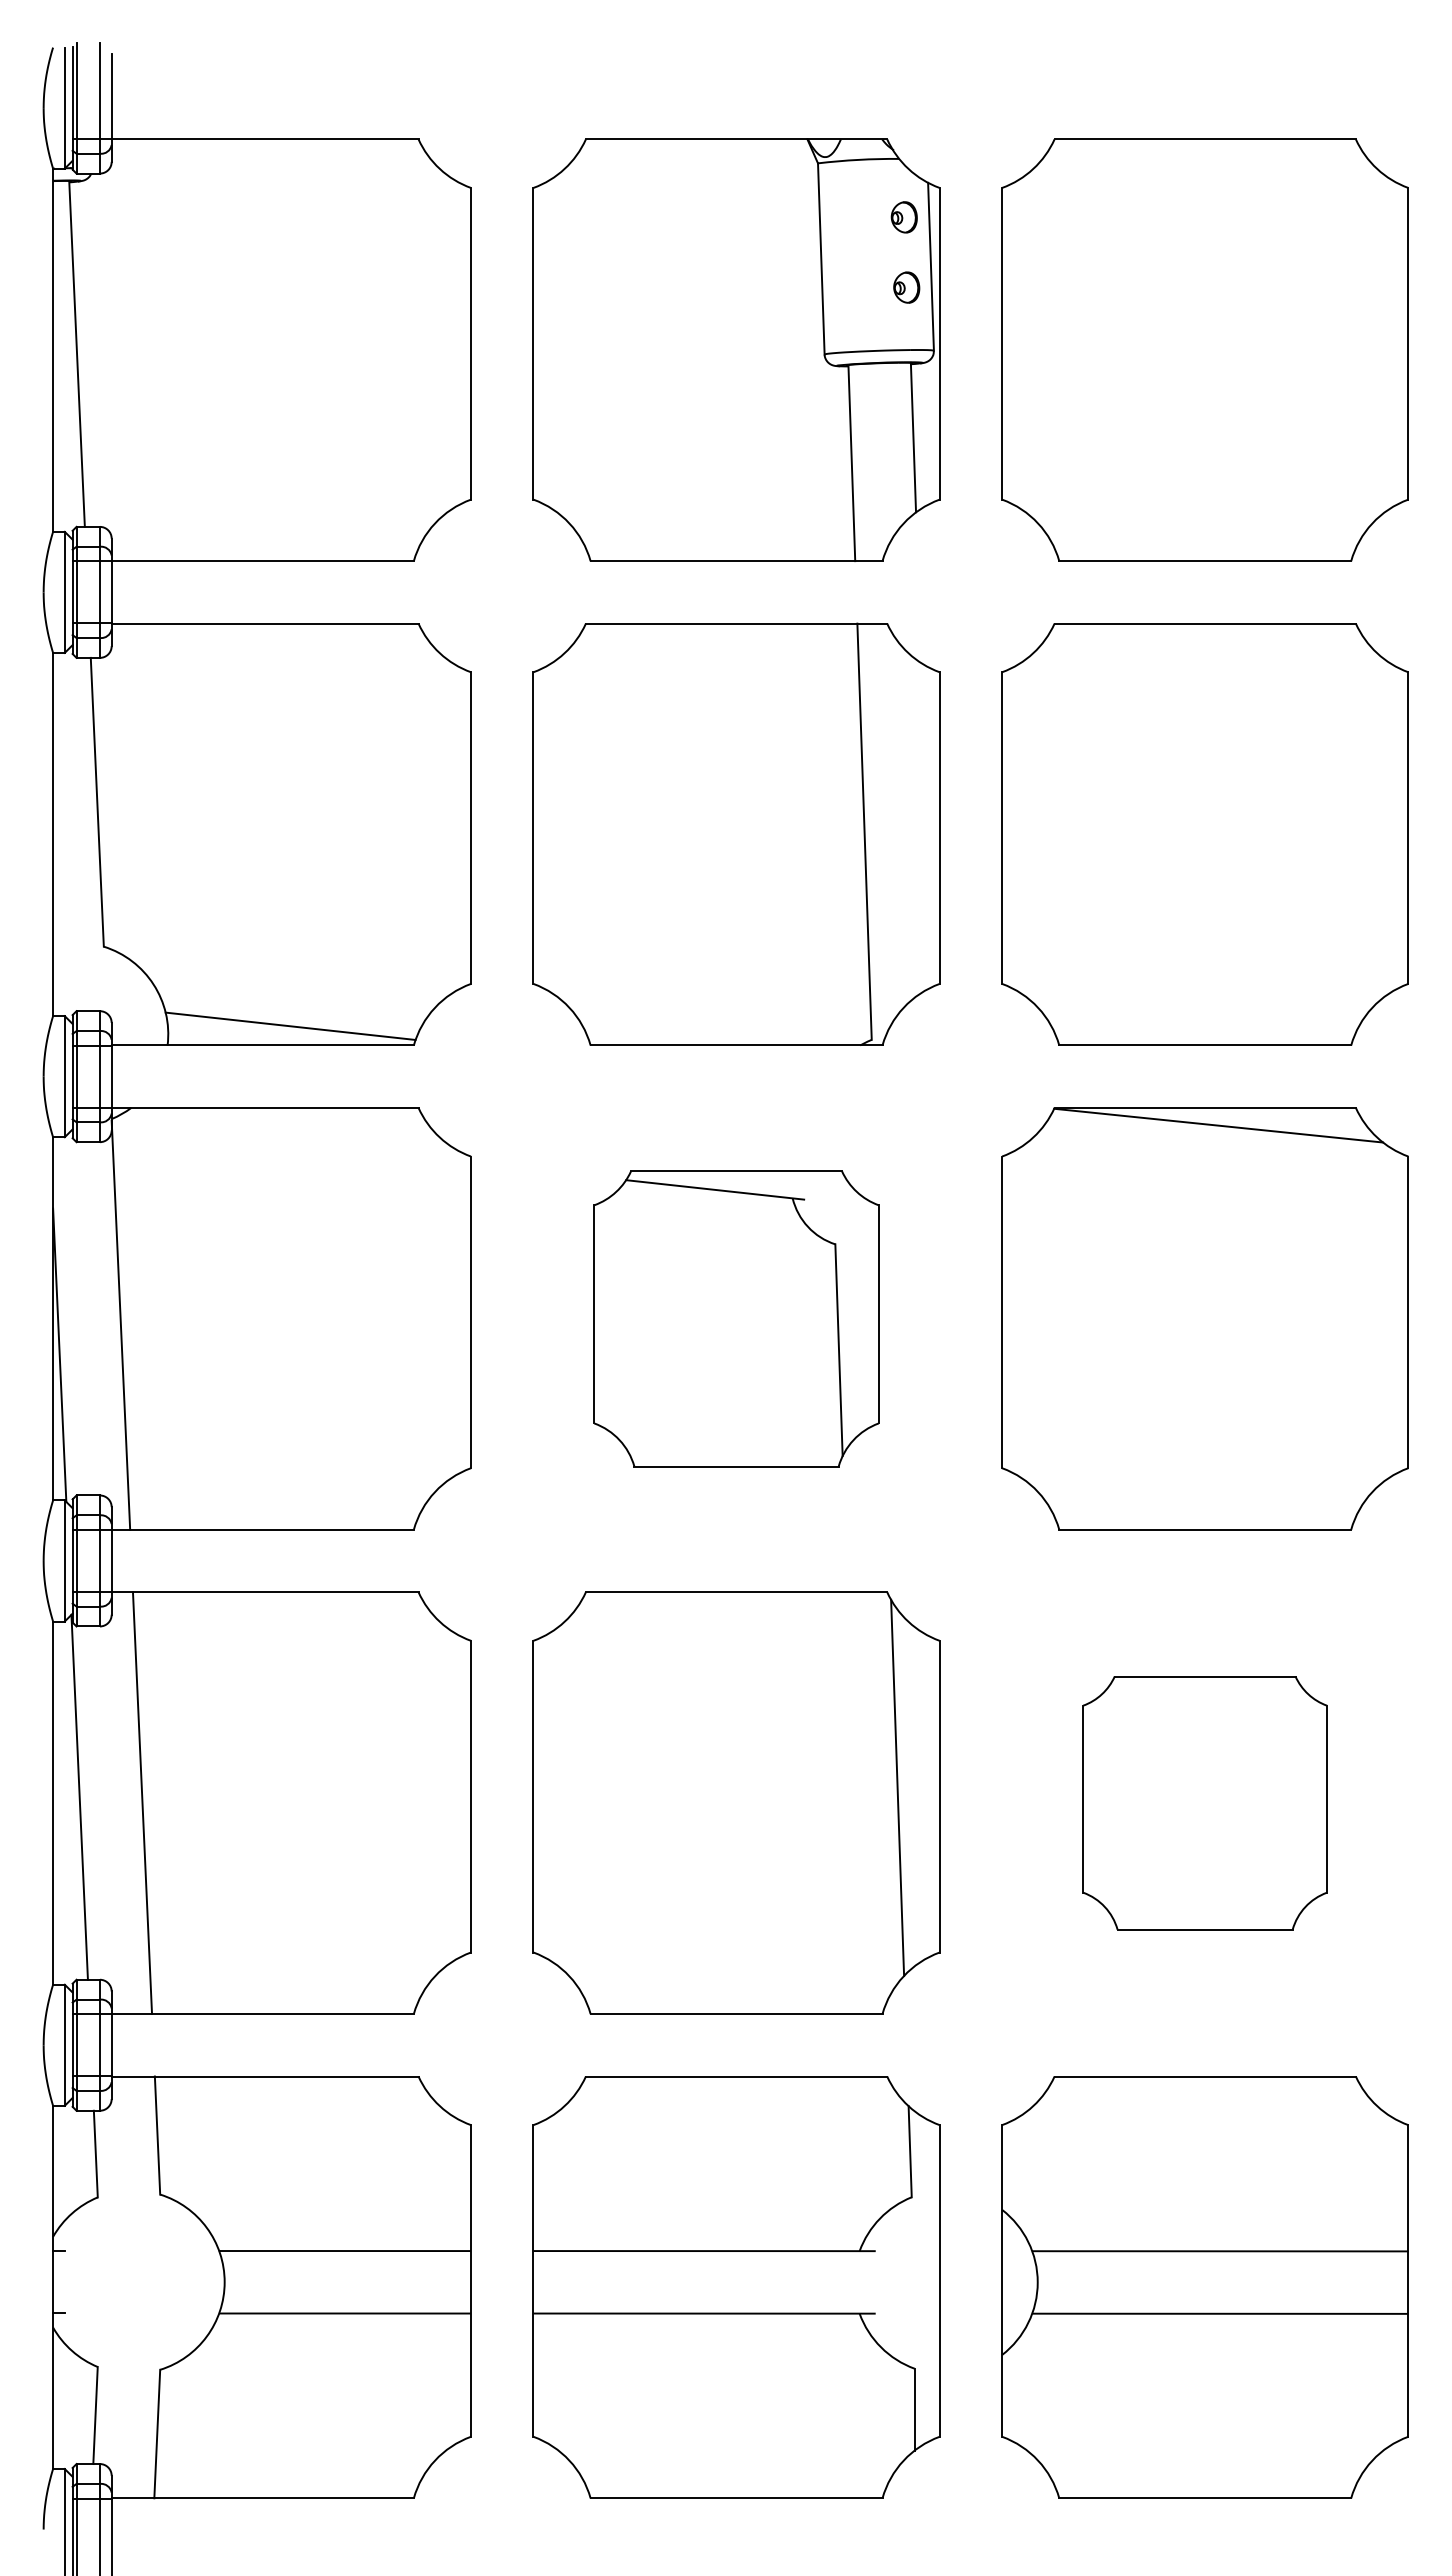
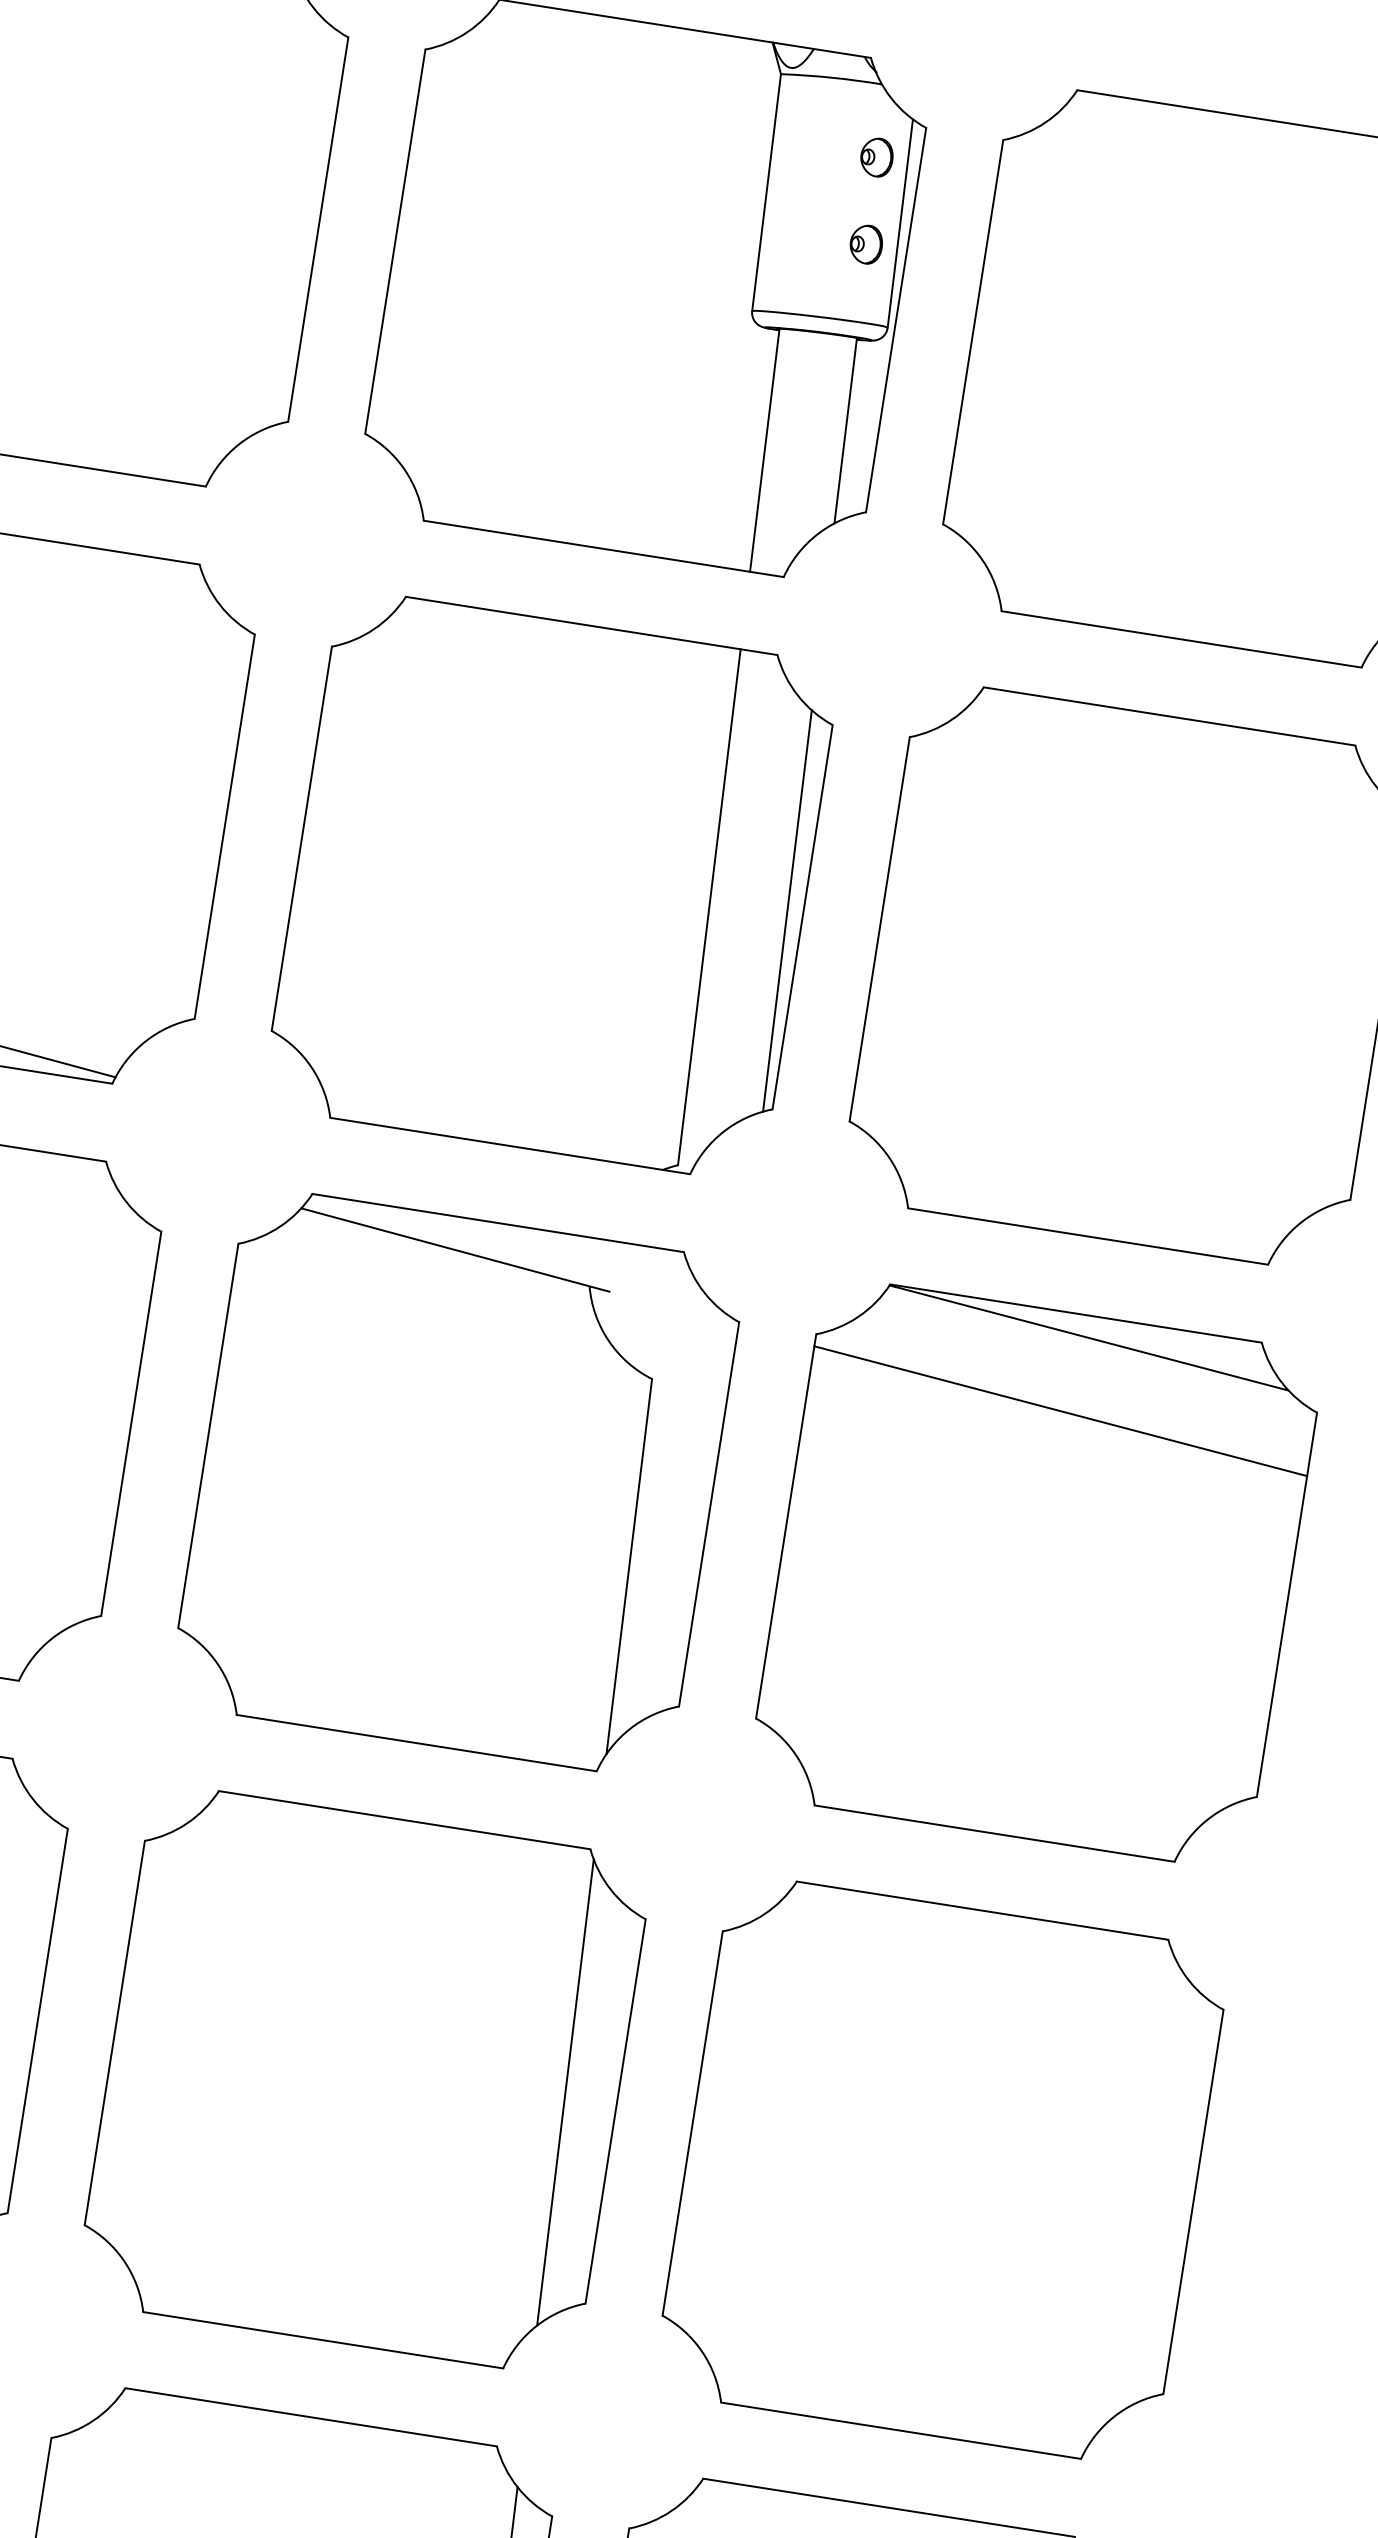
line: (926, 824) -> (787, 910), added
line: (1205, 1186) -> (1061, 1410), added
part: (736, 1318) -> (457, 1482), size x1.43
part: (1204, 1802) -> (941, 2169), size x1.67

